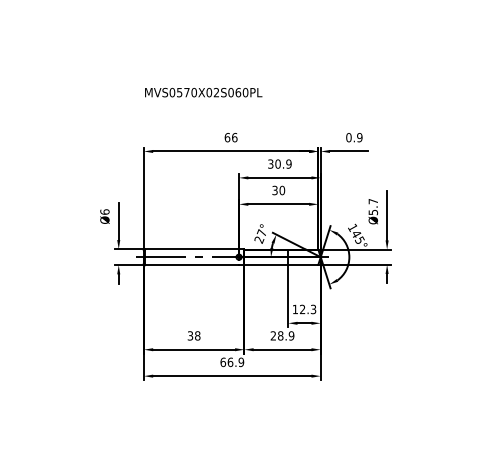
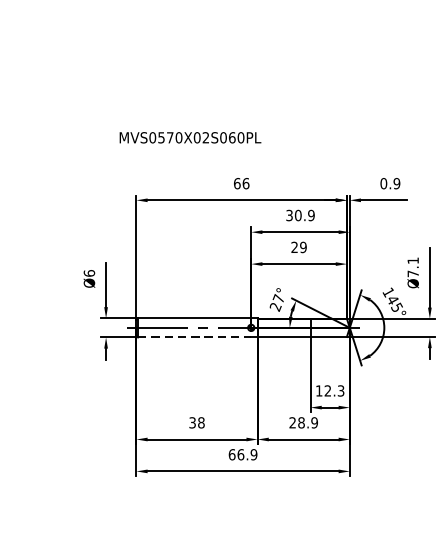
text: (203, 92) -> (190, 137), moved
text: (278, 190) -> (298, 247), 30 -> 29
text: (373, 207) -> (413, 267), Ø5.7 -> Ø7.1
line: (192, 265) -> (195, 337), solid -> dashed

